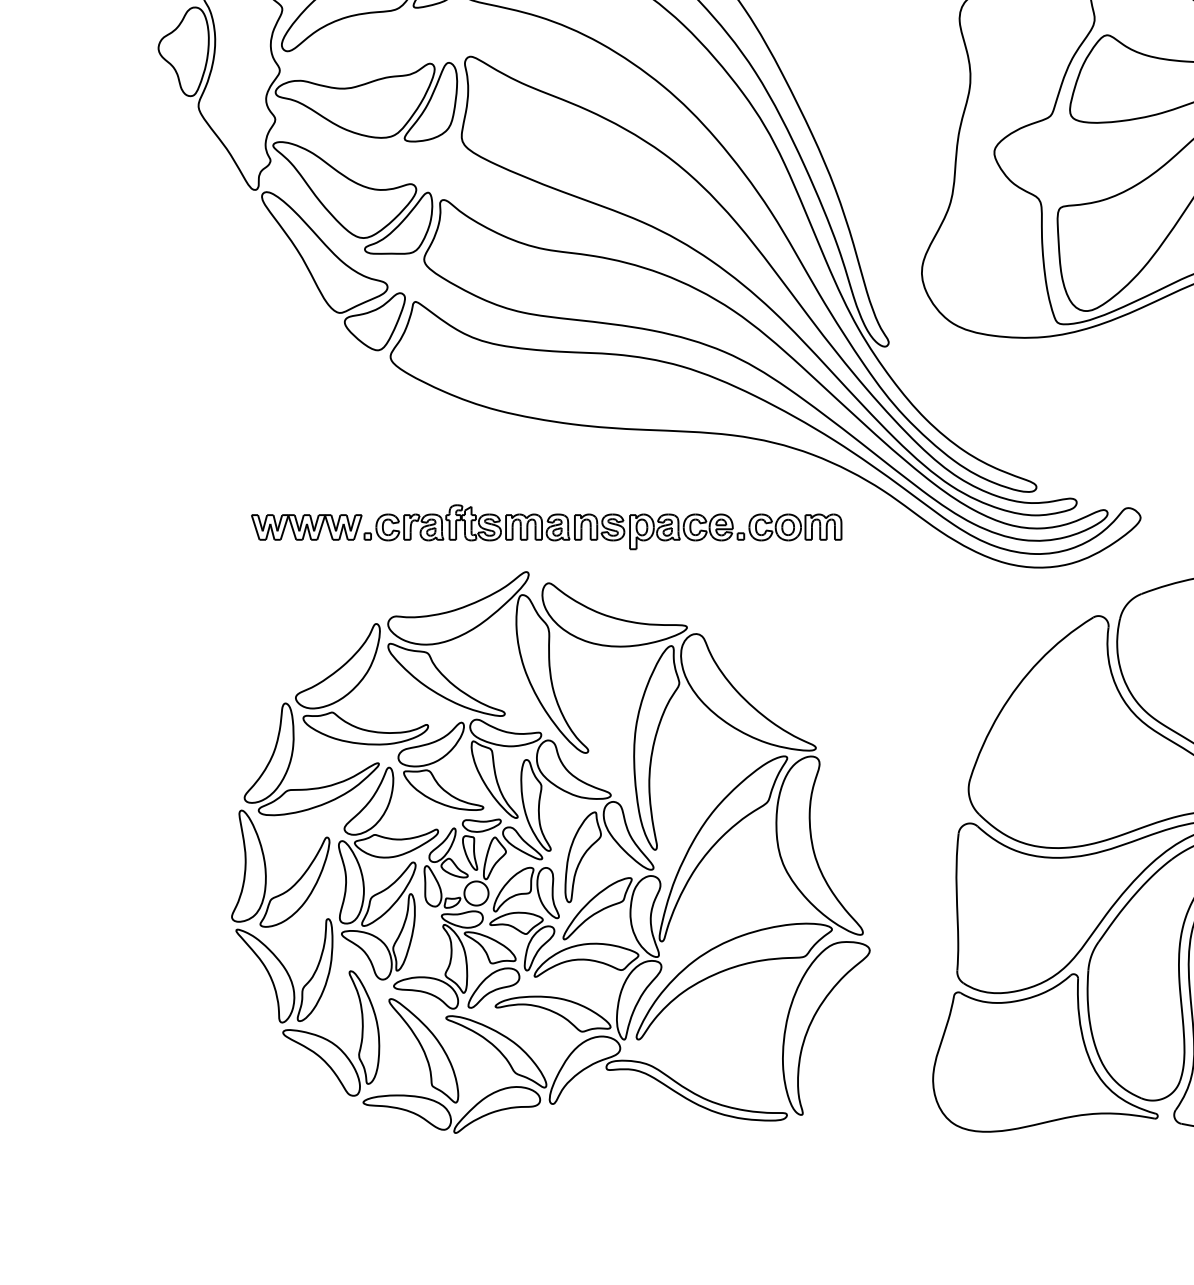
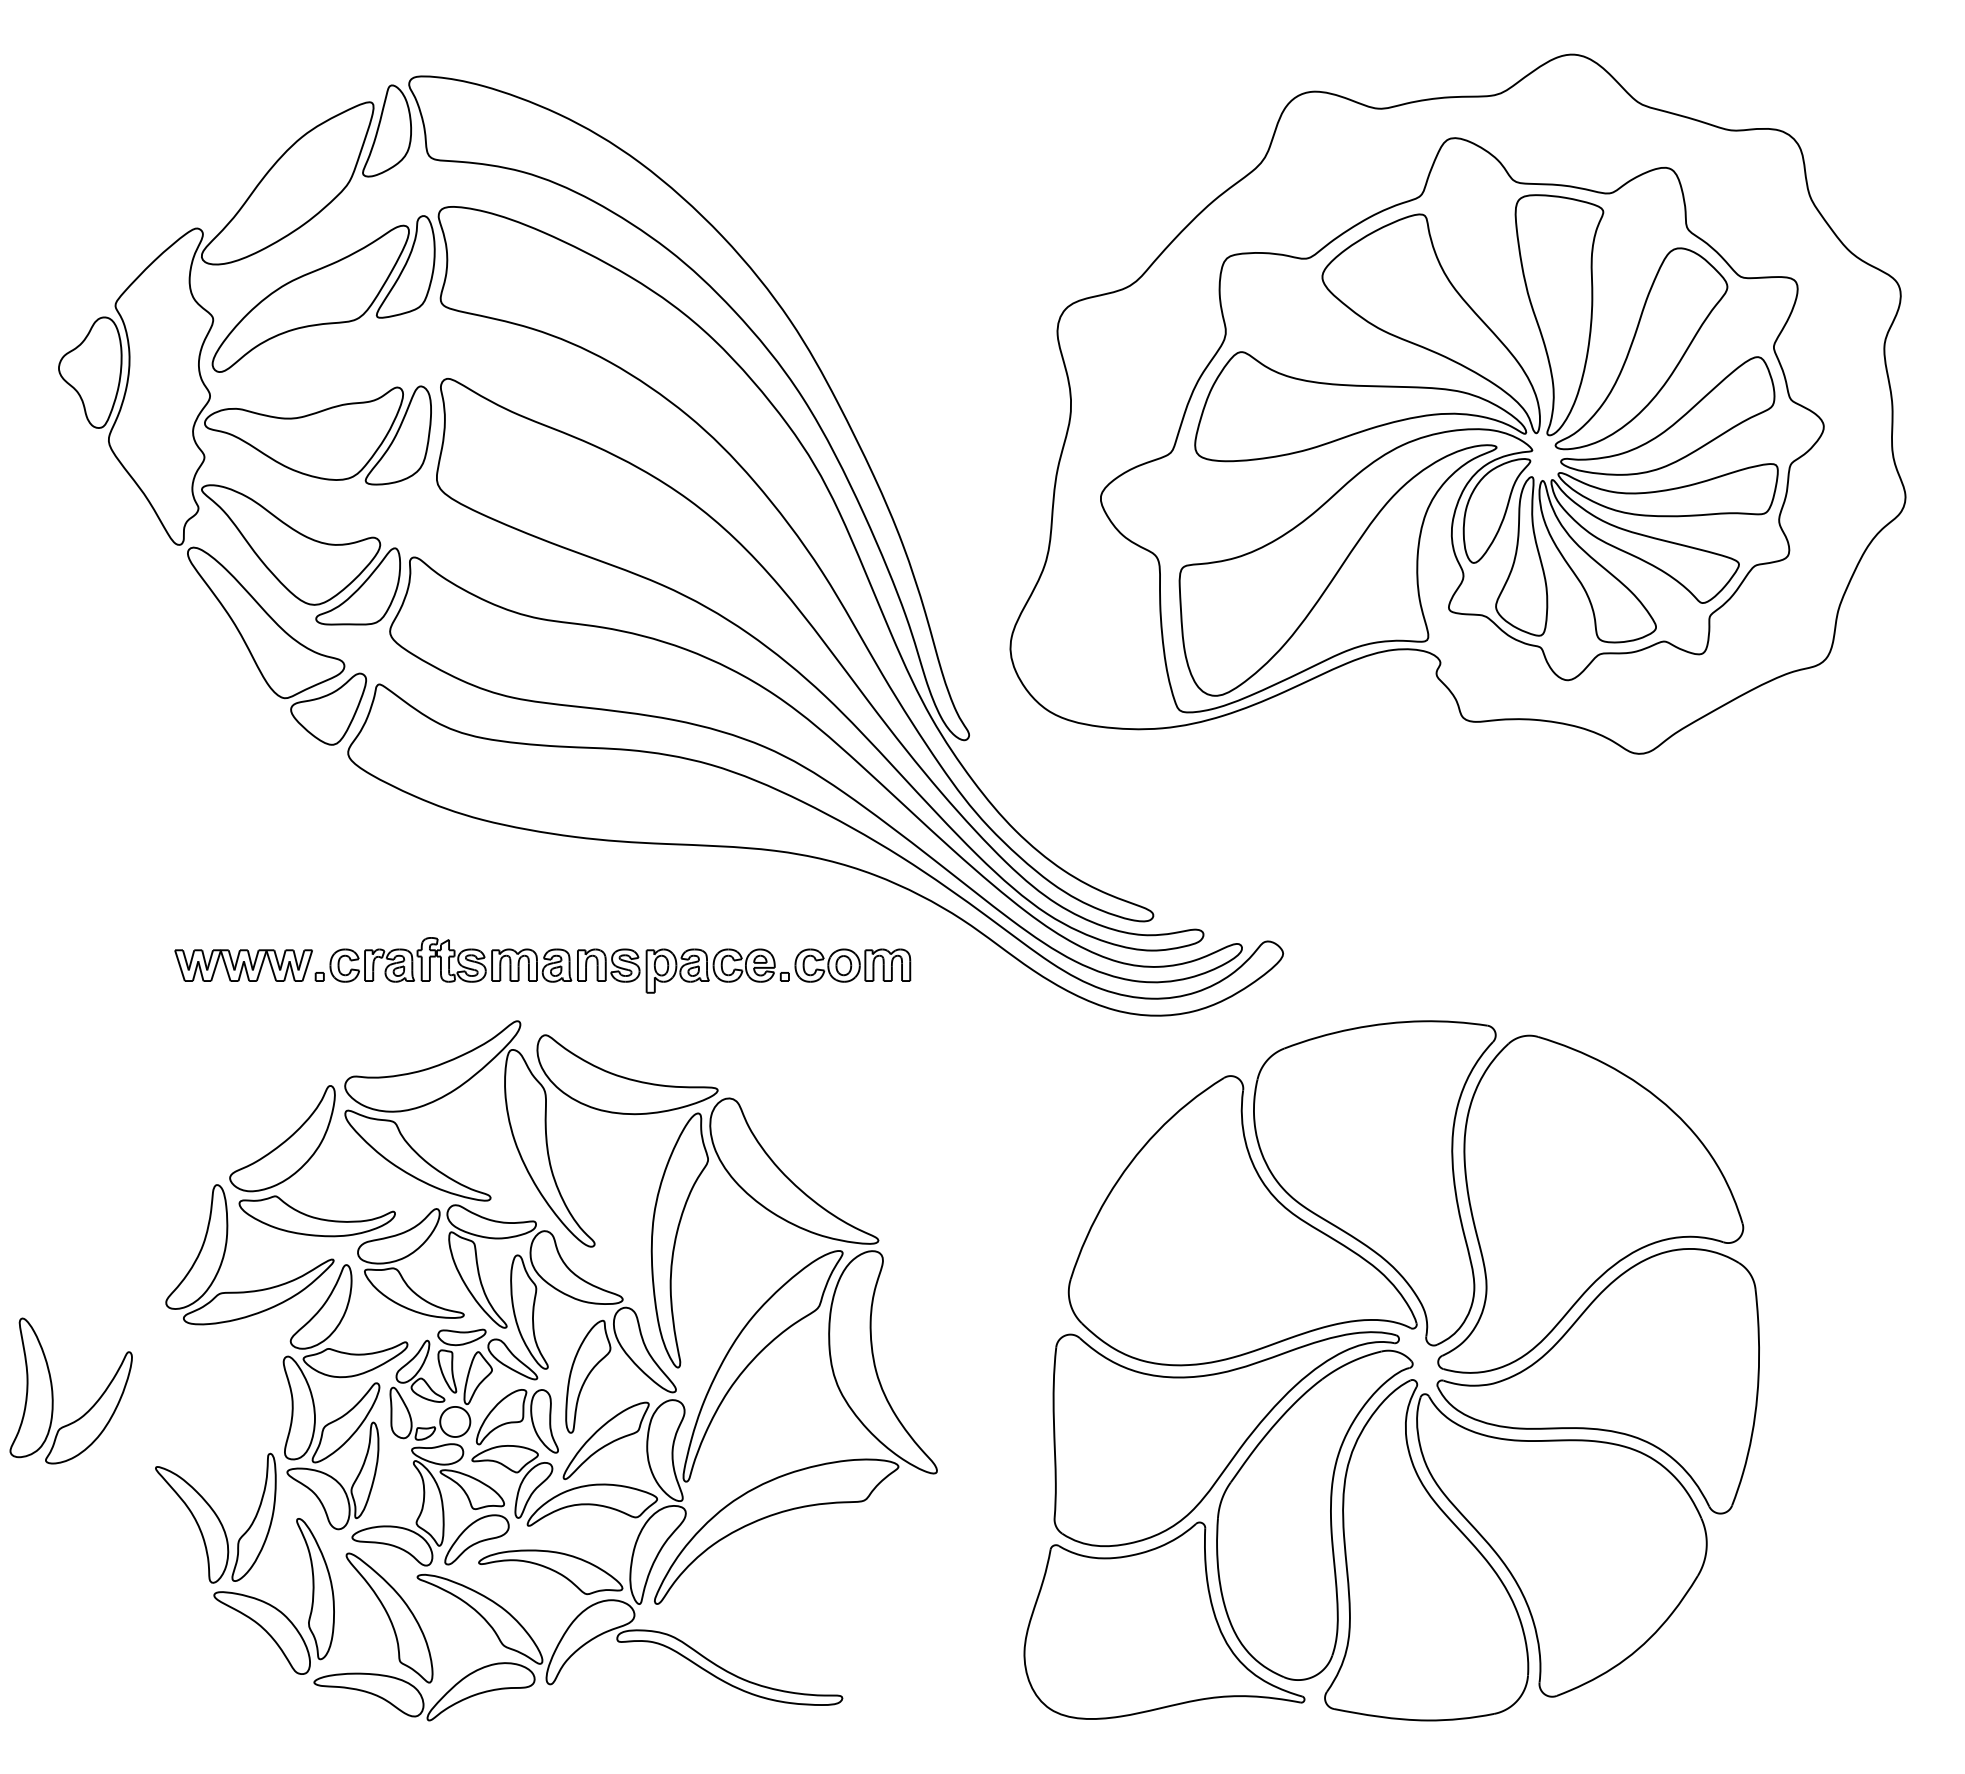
part: (266, 868) -> (53, 1390), moved
part: (812, 1021) -> (874, 1581), removed

